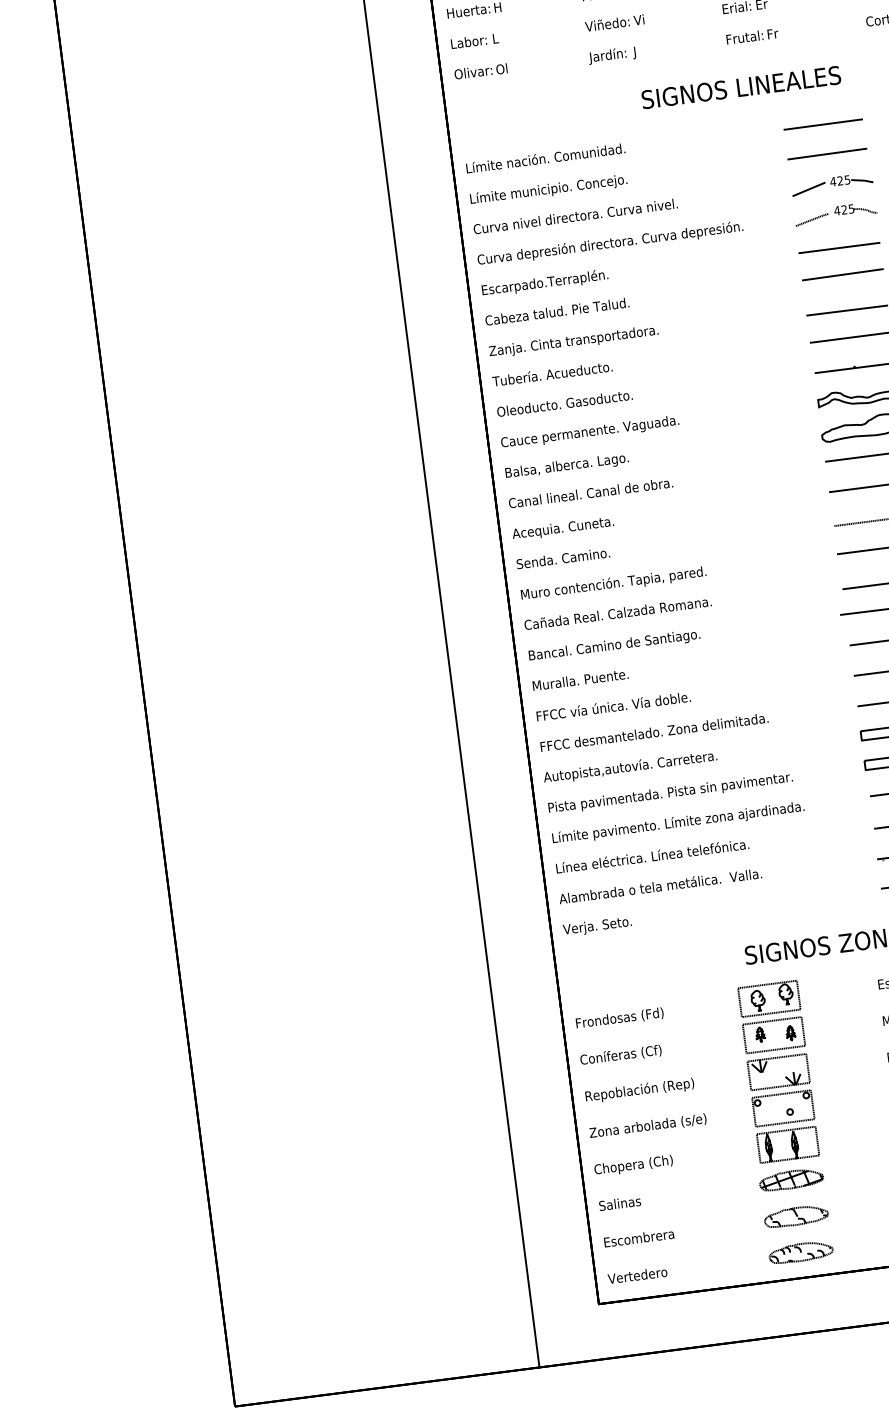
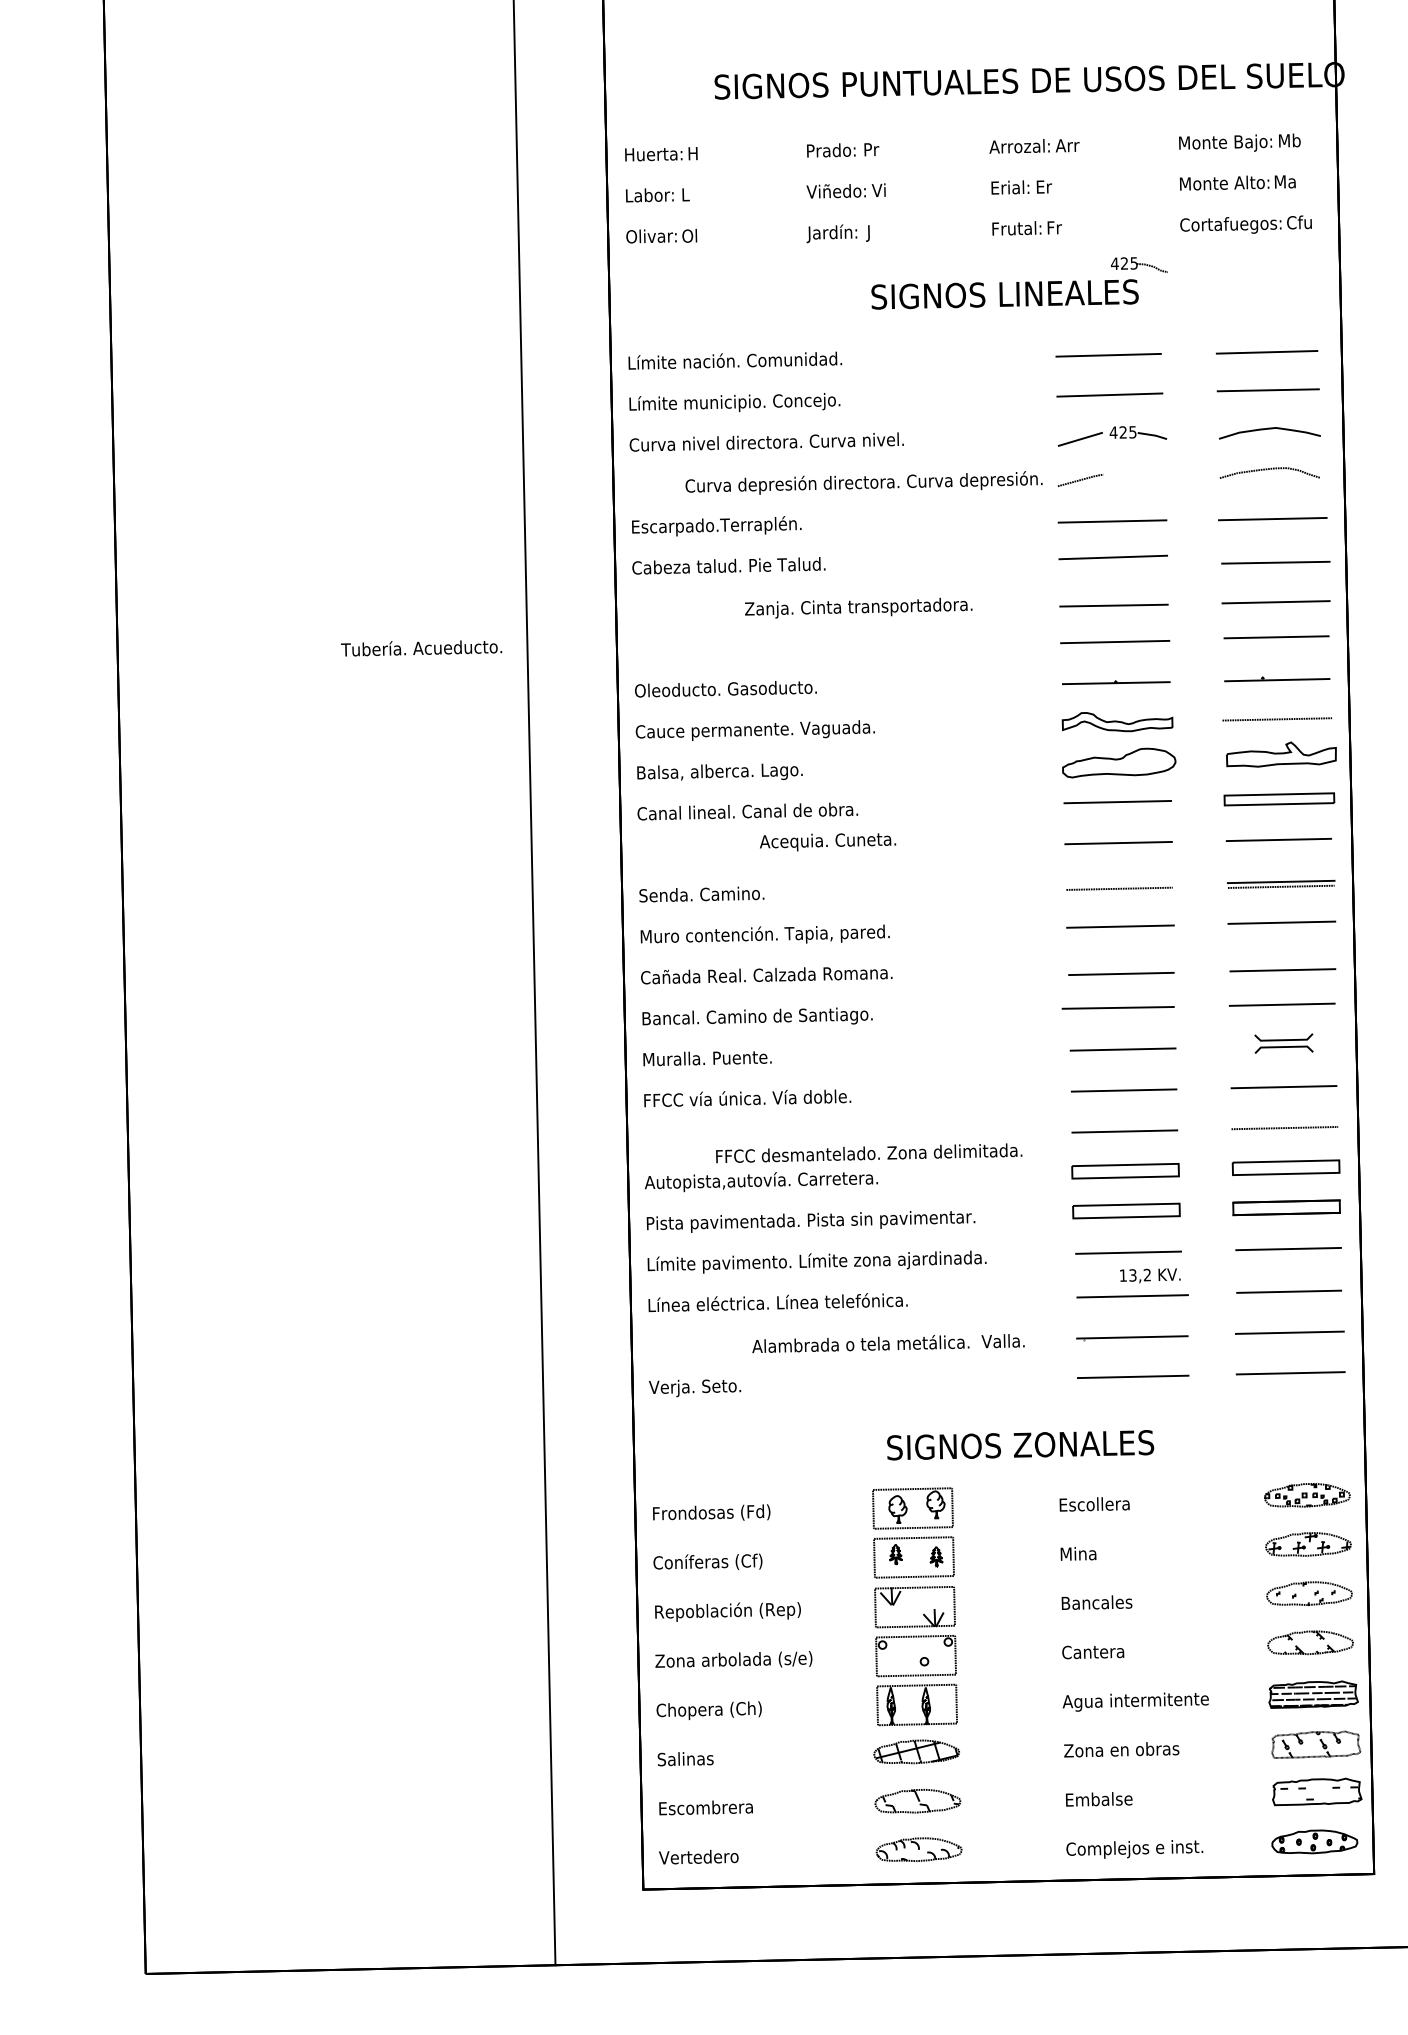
part: (855, 209) -> (1139, 264), moved
text: (609, 243) -> (863, 482), moved
text: (573, 341) -> (858, 607), moved
text: (552, 374) -> (421, 648), moved
text: (563, 529) -> (828, 842), moved
text: (654, 732) -> (869, 1153), moved
text: (660, 886) -> (888, 1343), moved

